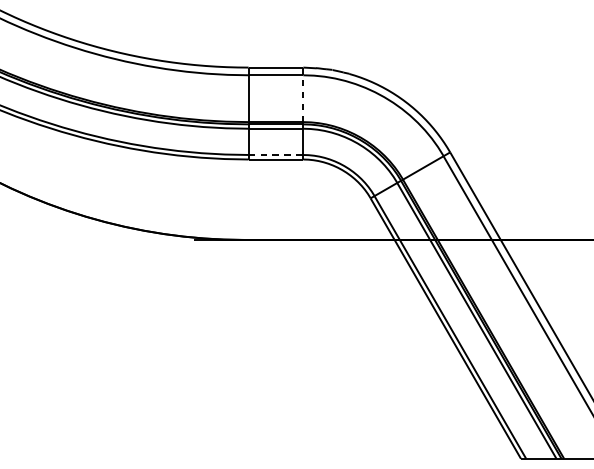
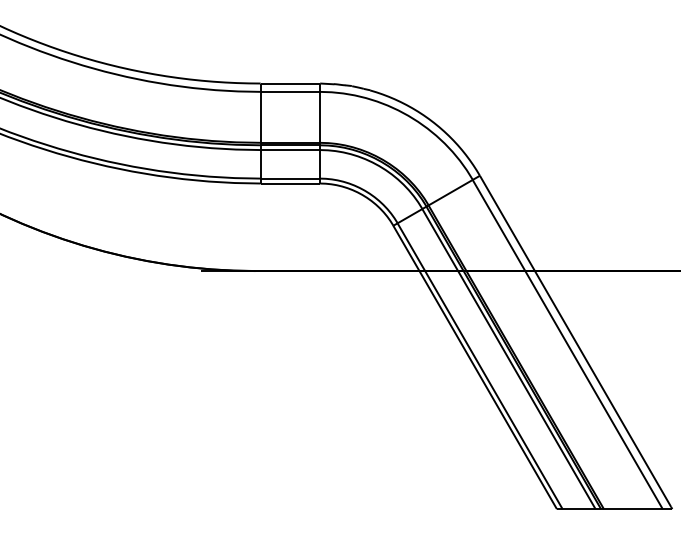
line: (303, 97) -> (320, 116), dashed -> solid
line: (276, 154) -> (290, 178), dashed -> solid

